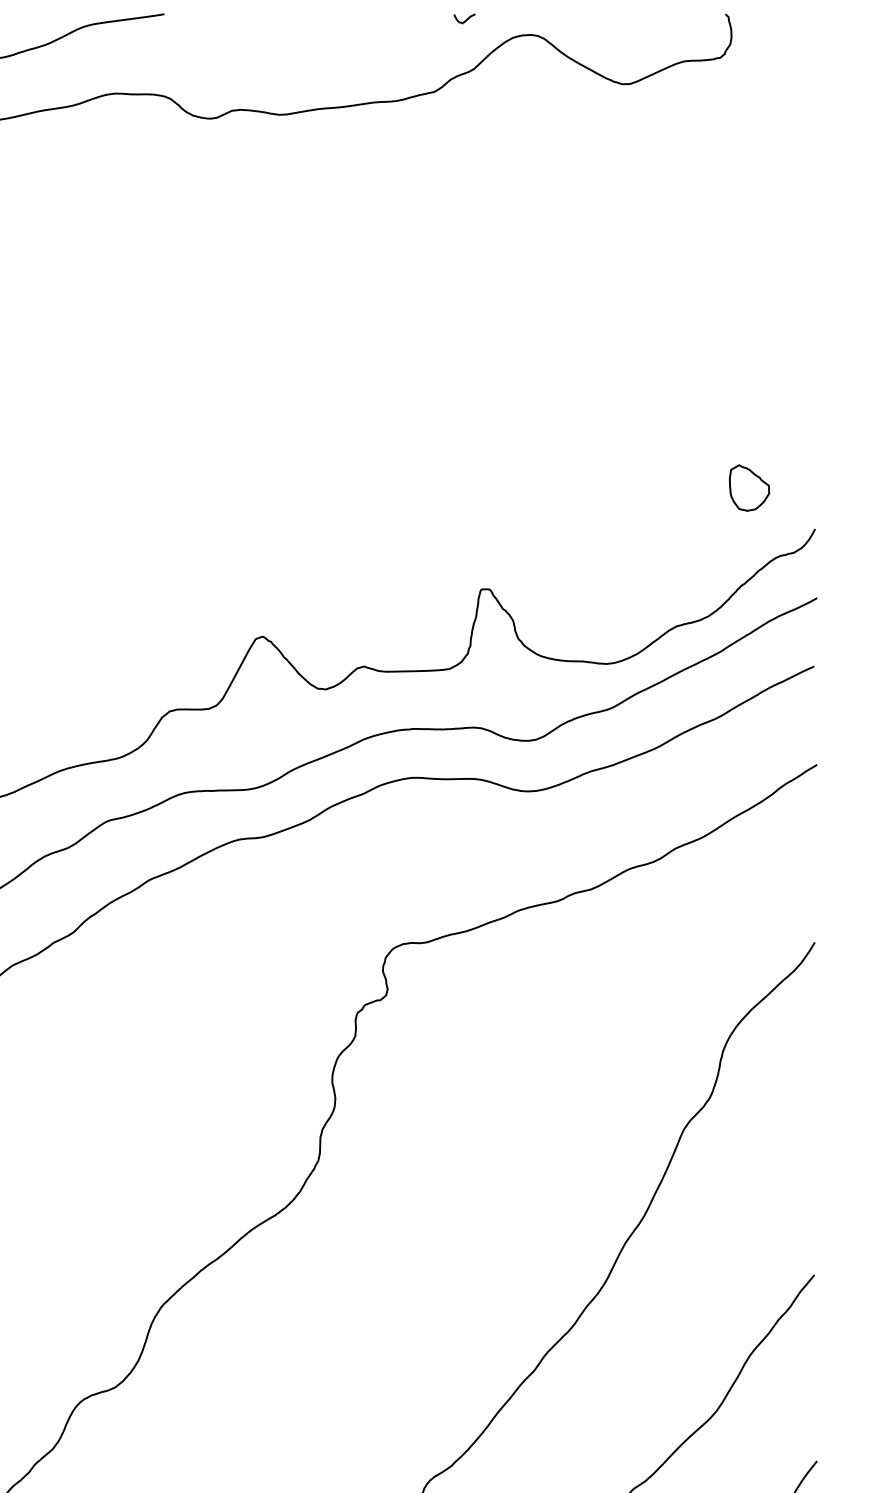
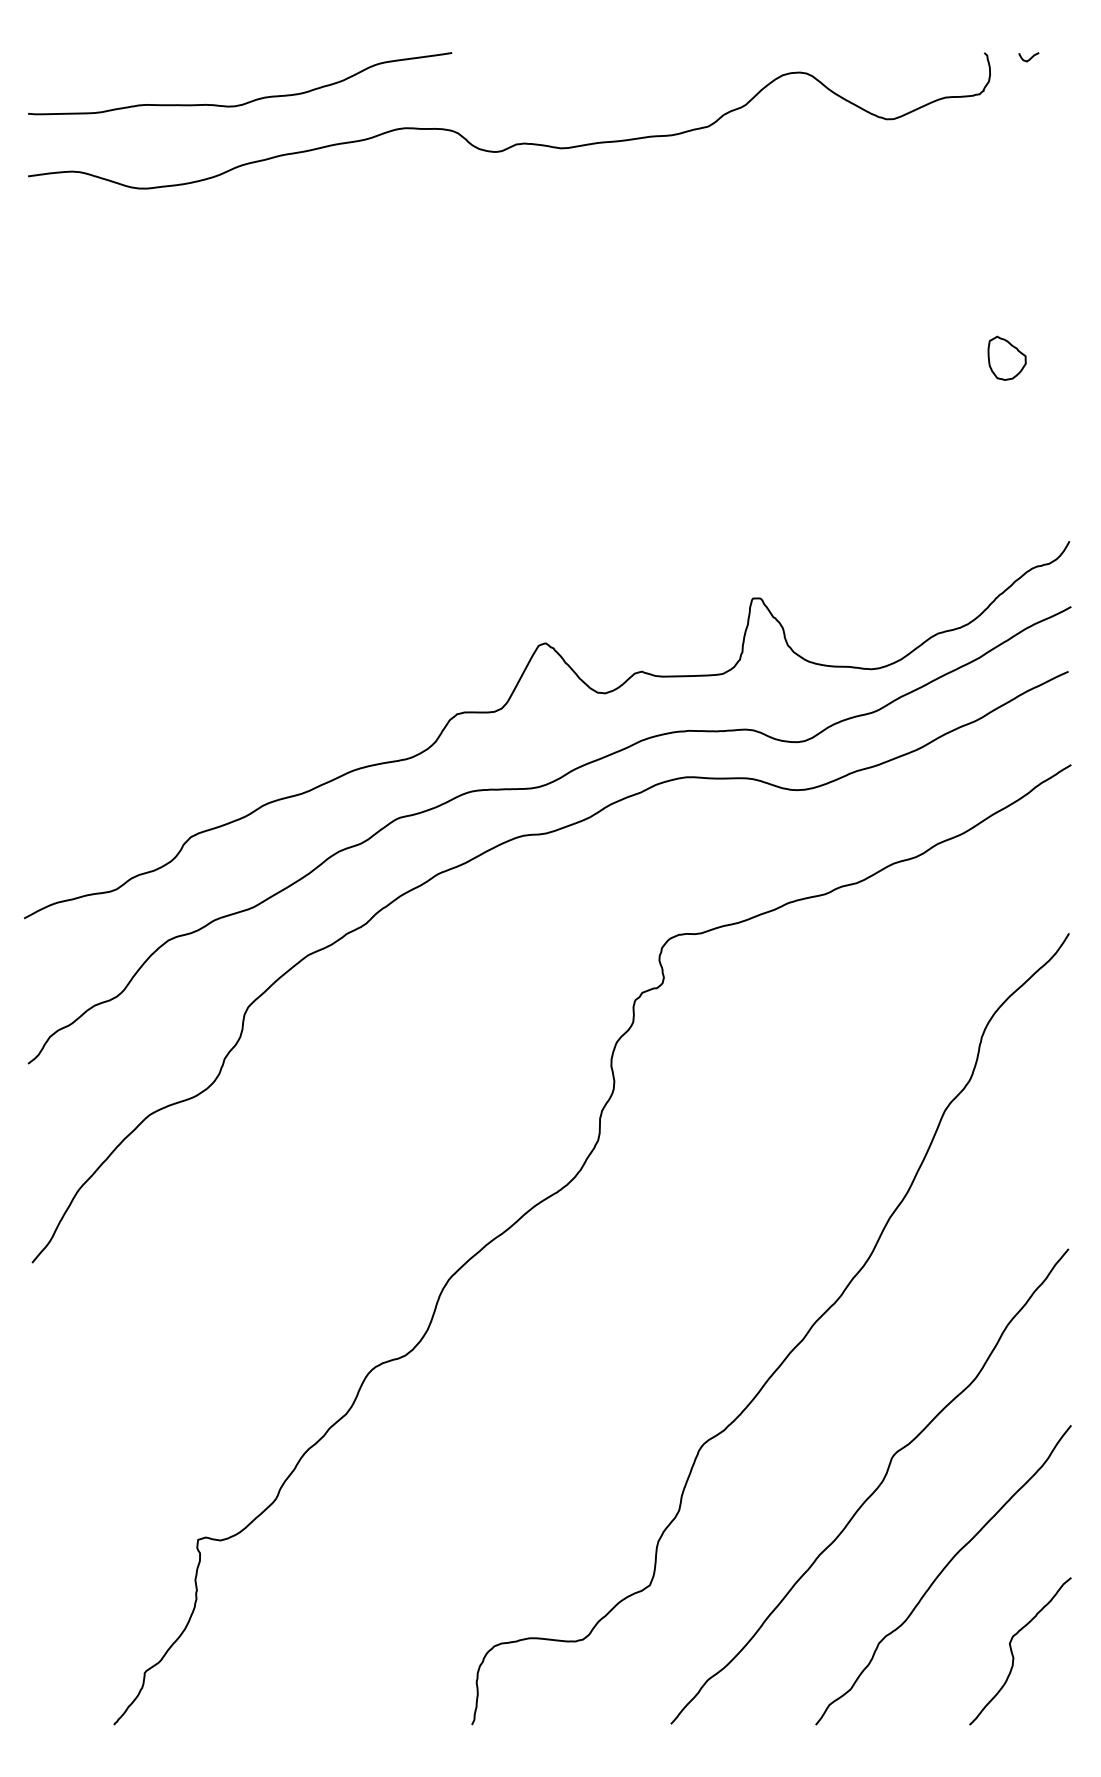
curve: (465, 20) -> (1029, 58), moved
part: (748, 487) -> (1006, 357), moved

